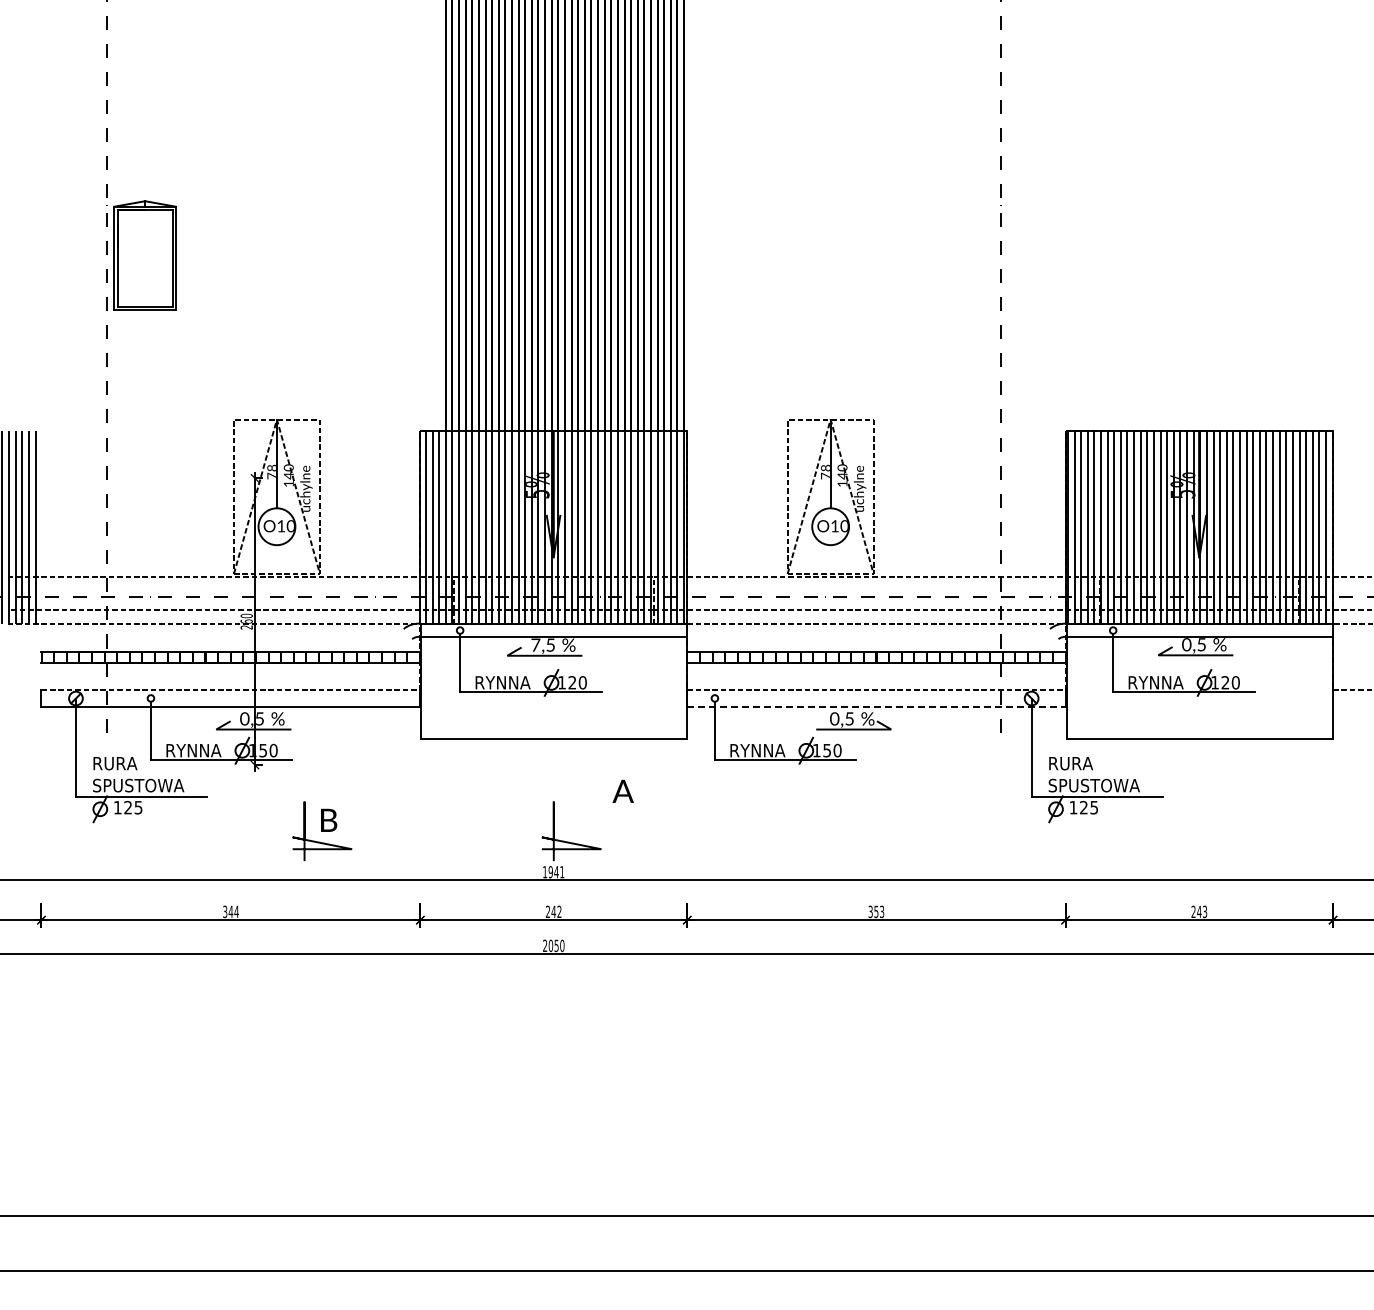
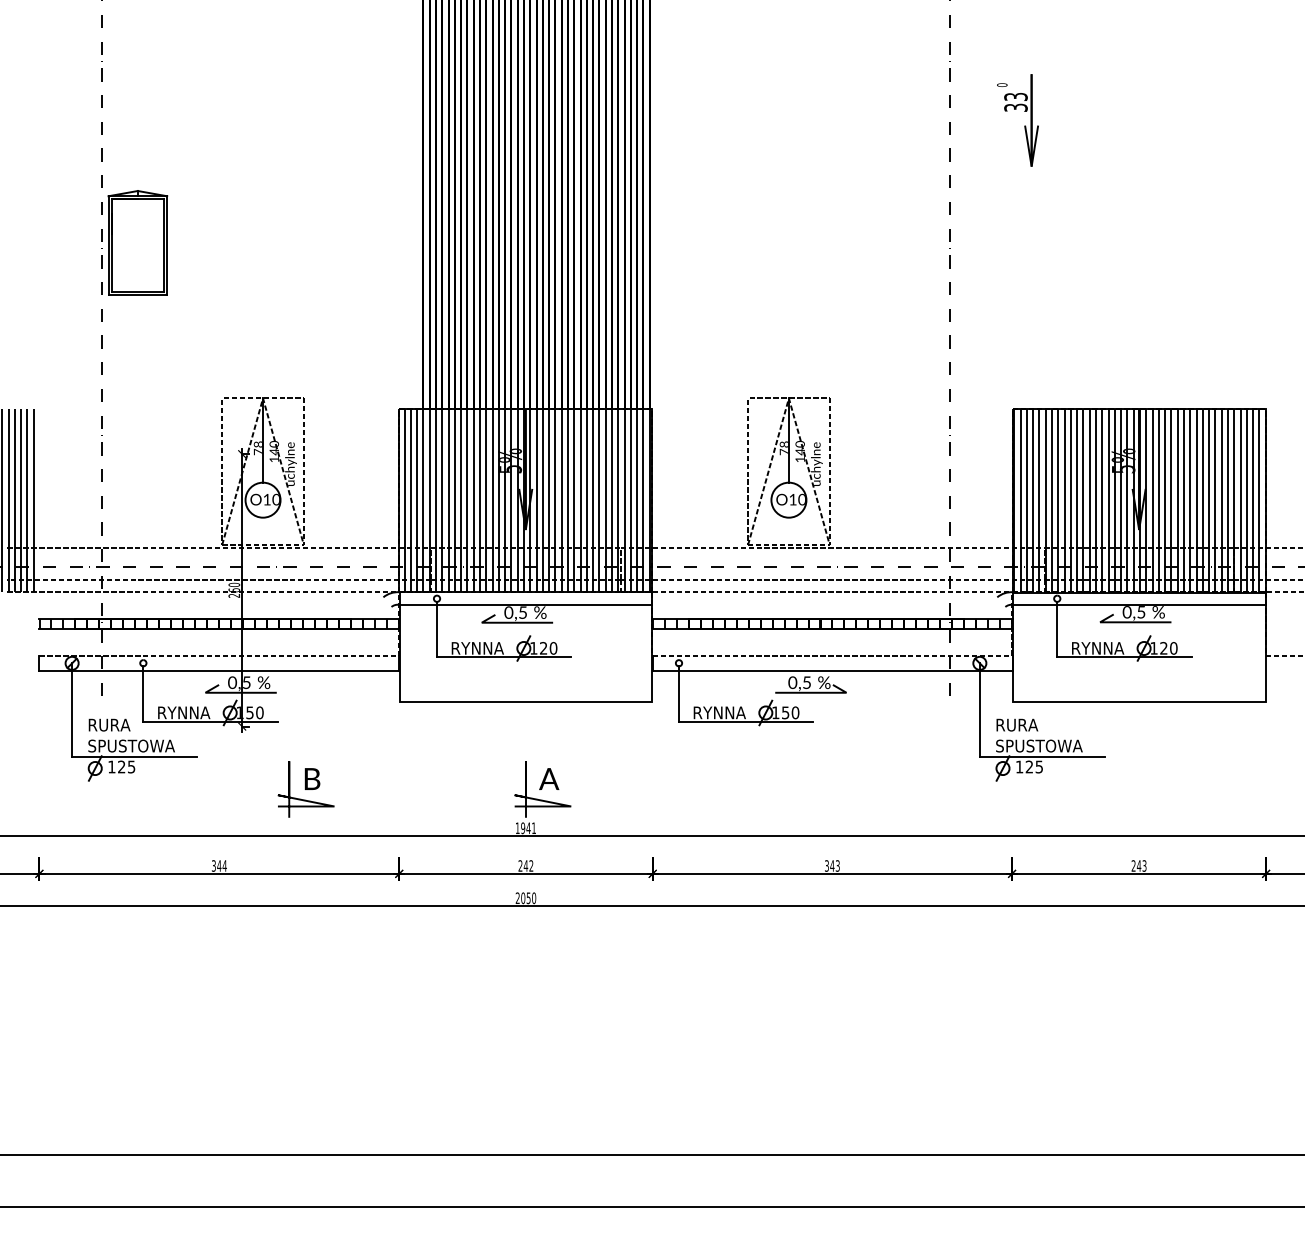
part: (1078, 132) -> (1024, 125), added
text: (535, 644) -> (508, 612), 7,5 -> 0,5
line: (877, 706) -> (833, 670), dashed -> solid
text: (622, 790) -> (548, 778), moved
text: (876, 911) -> (832, 865), 353 -> 343

